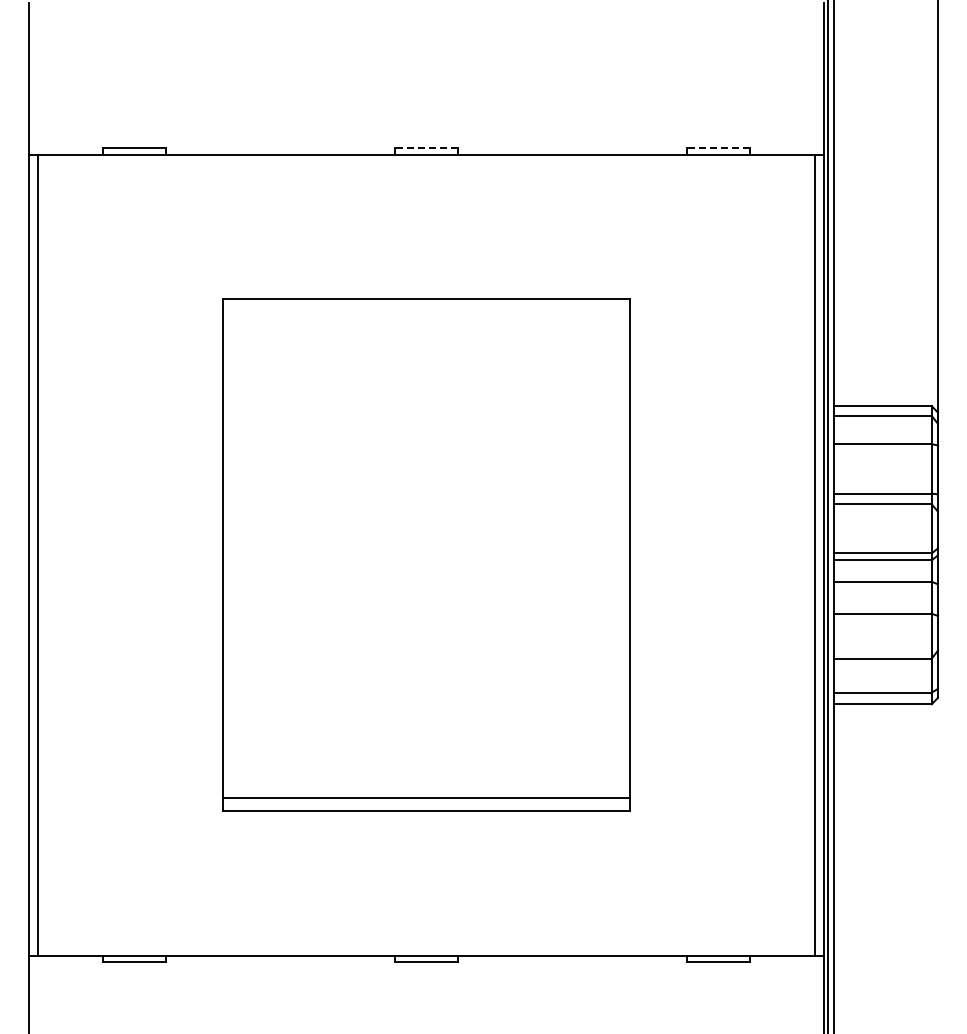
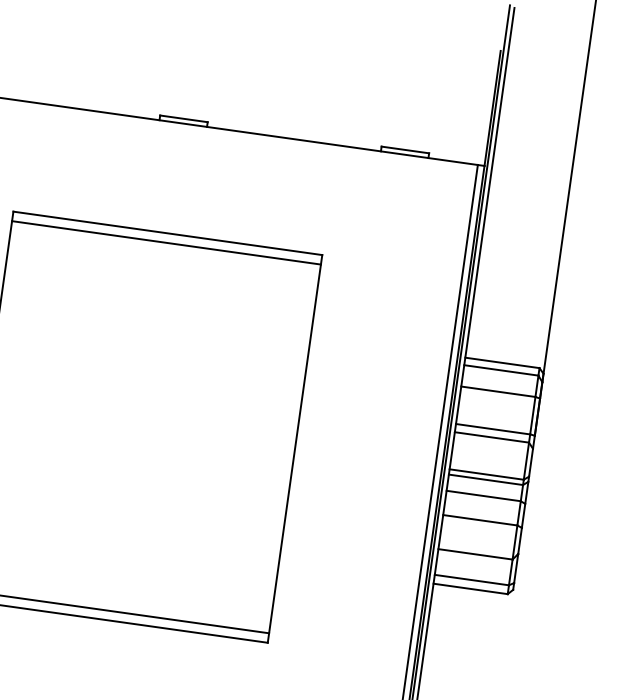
line: (425, 148) -> (183, 118), dashed -> solid
line: (718, 148) -> (405, 150), dashed -> solid
line: (426, 311) -> (166, 242), added

